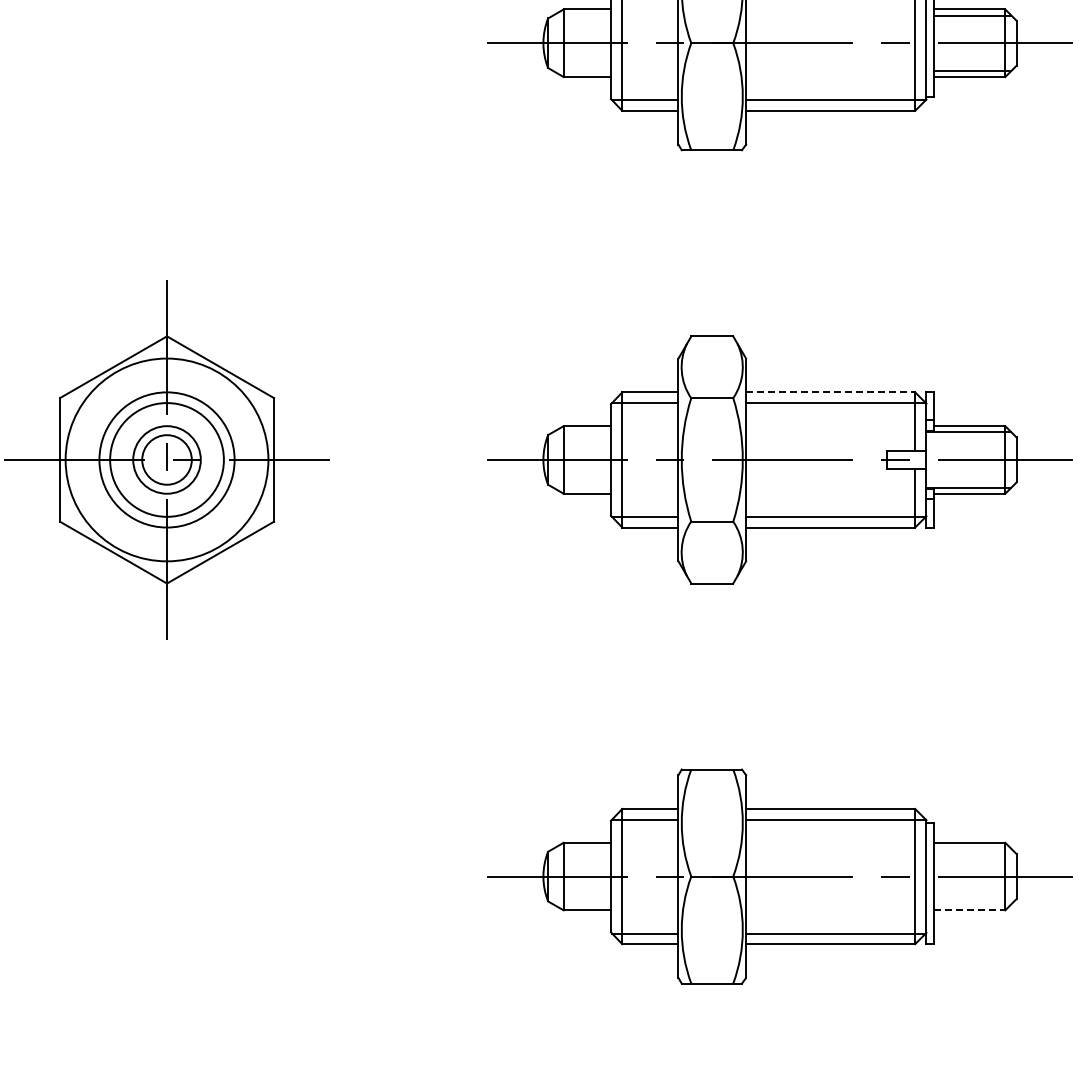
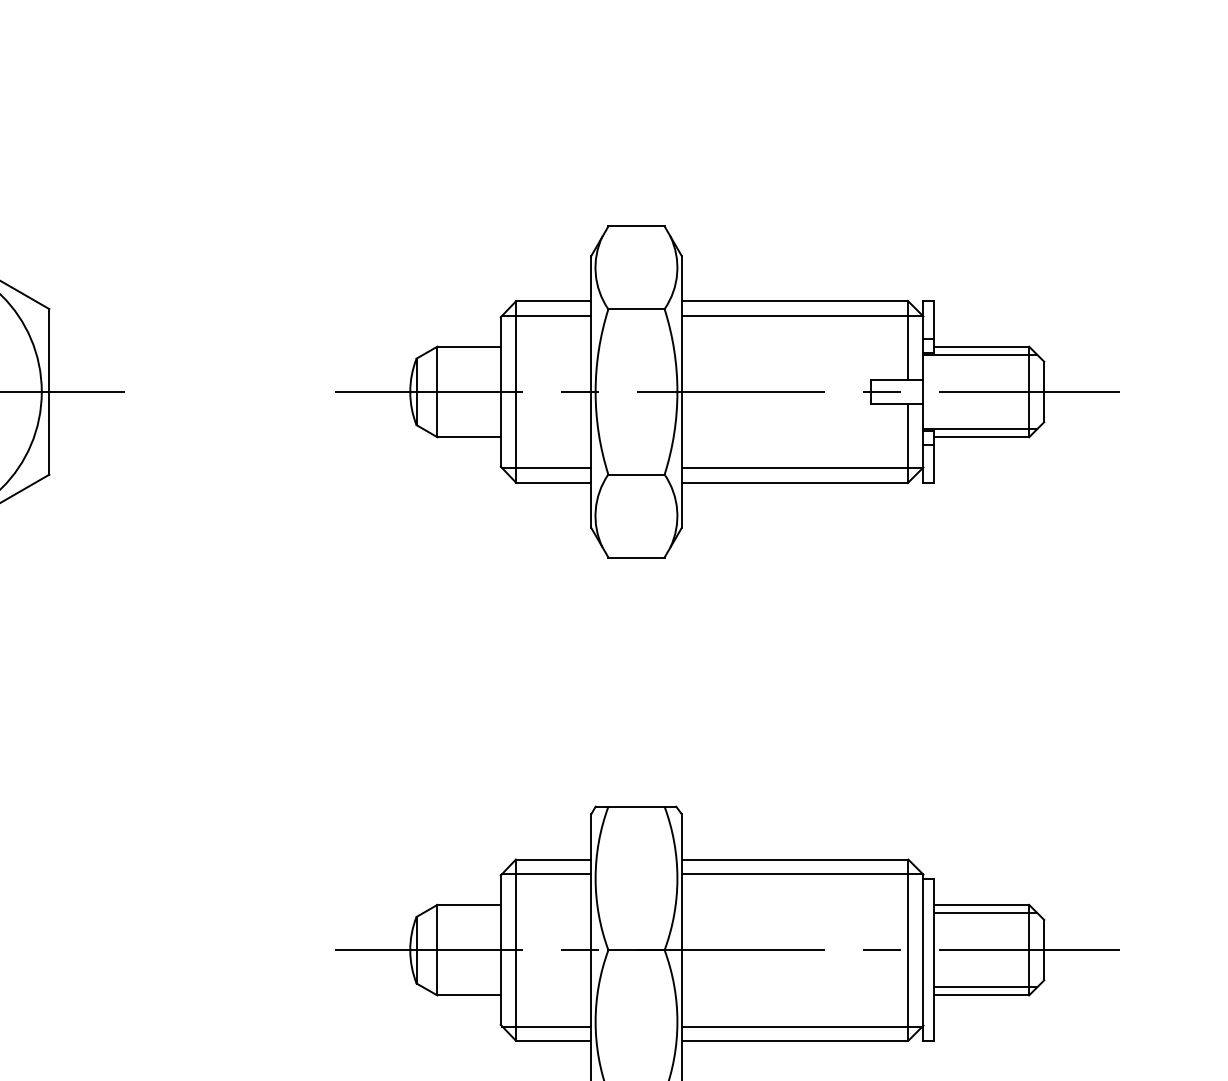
line: (830, 392) -> (794, 301), dashed -> solid
line: (972, 848) -> (985, 912), added
line: (972, 904) -> (985, 987), added
line: (970, 910) -> (982, 995), dashed -> solid

